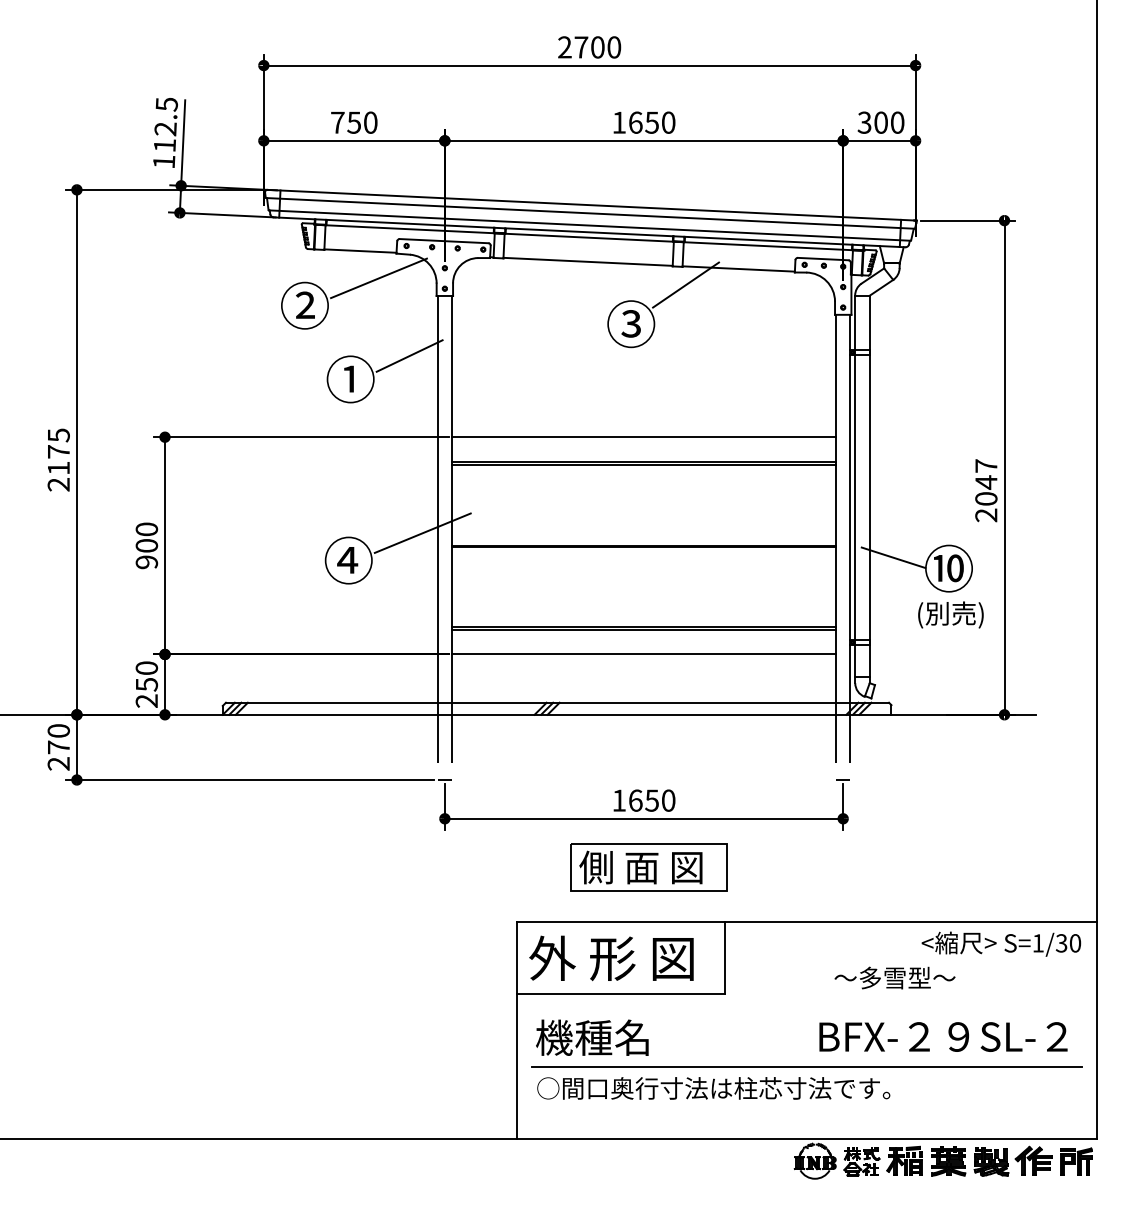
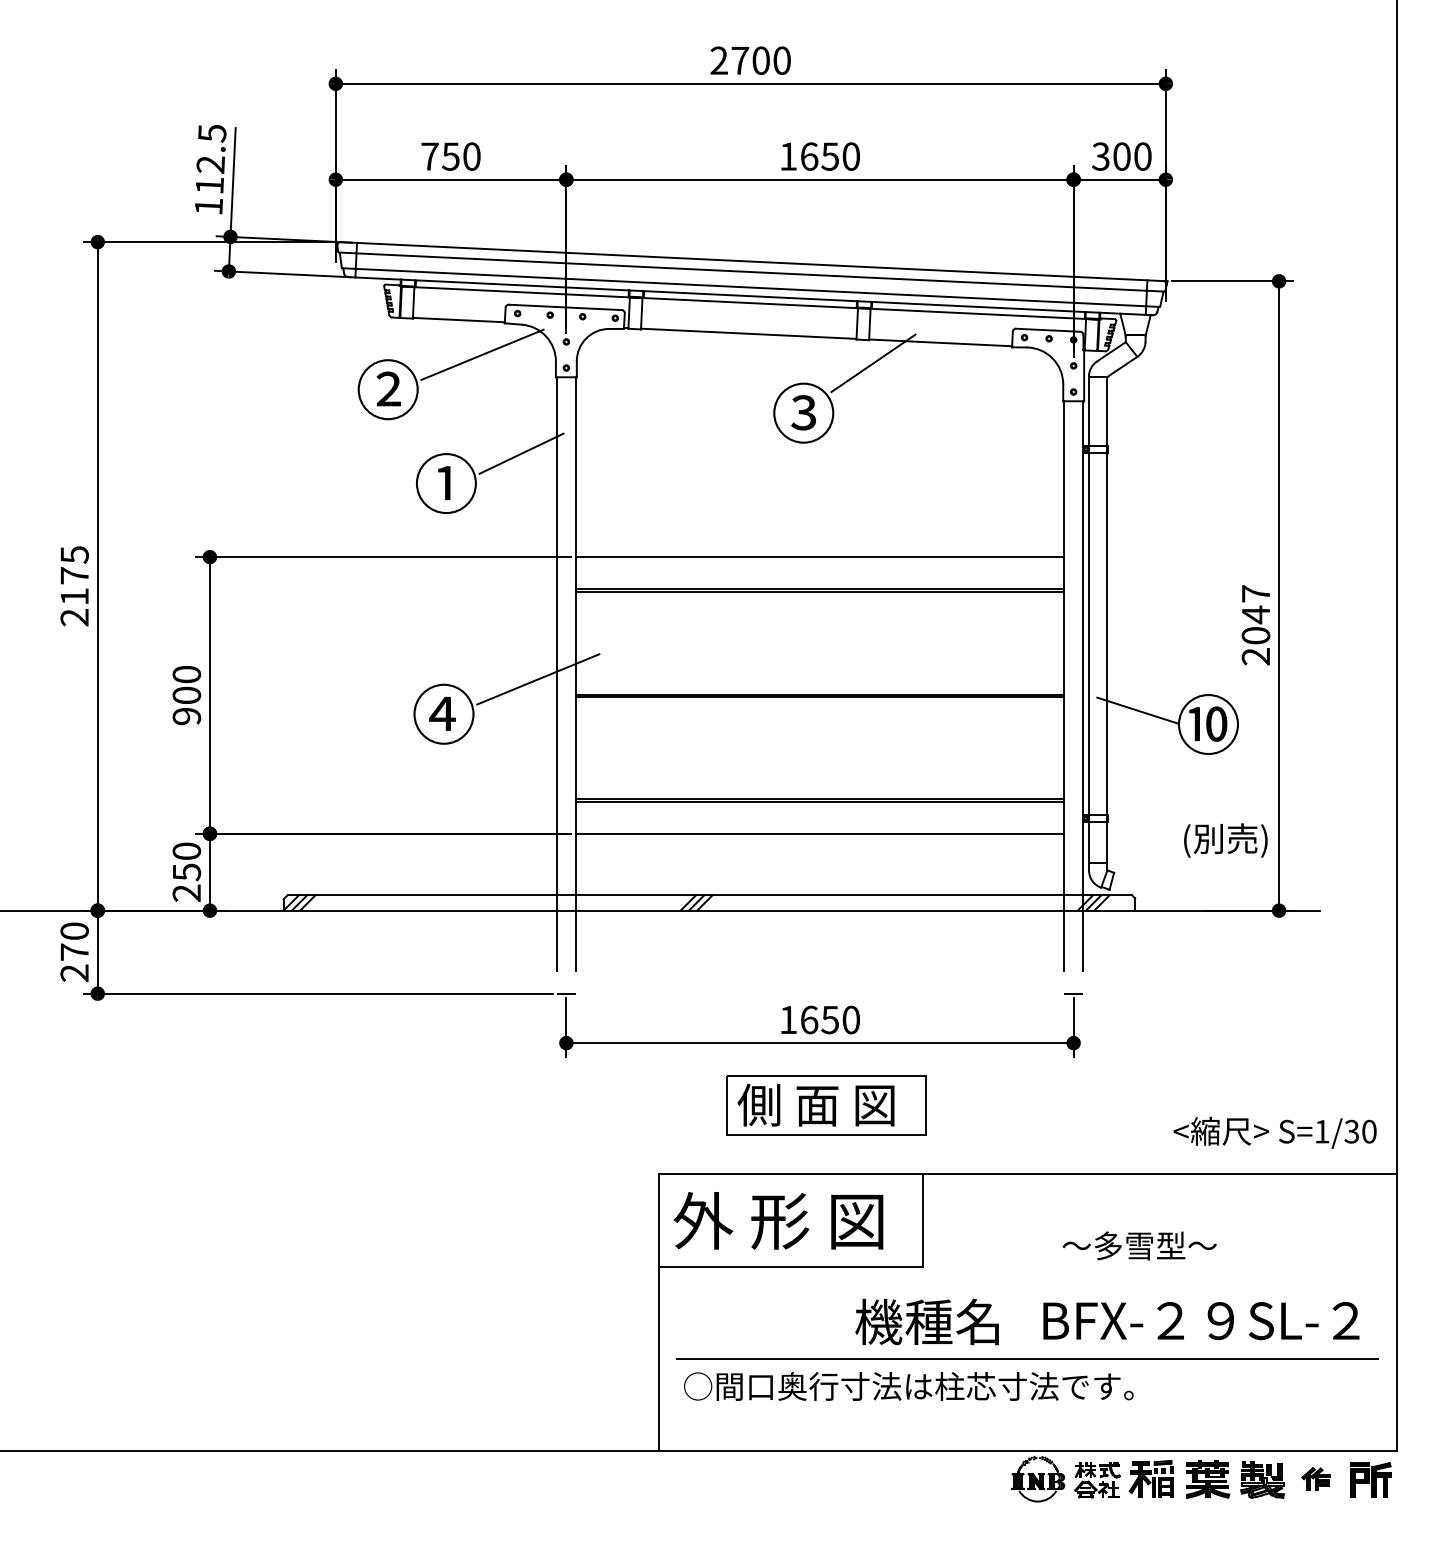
text: (950, 614) -> (1225, 840), moved
text: (1000, 943) -> (1274, 1132), moved
text: (591, 1037) -> (926, 1321), moved
part: (1033, 1160) -> (1315, 1478), size x0.6

